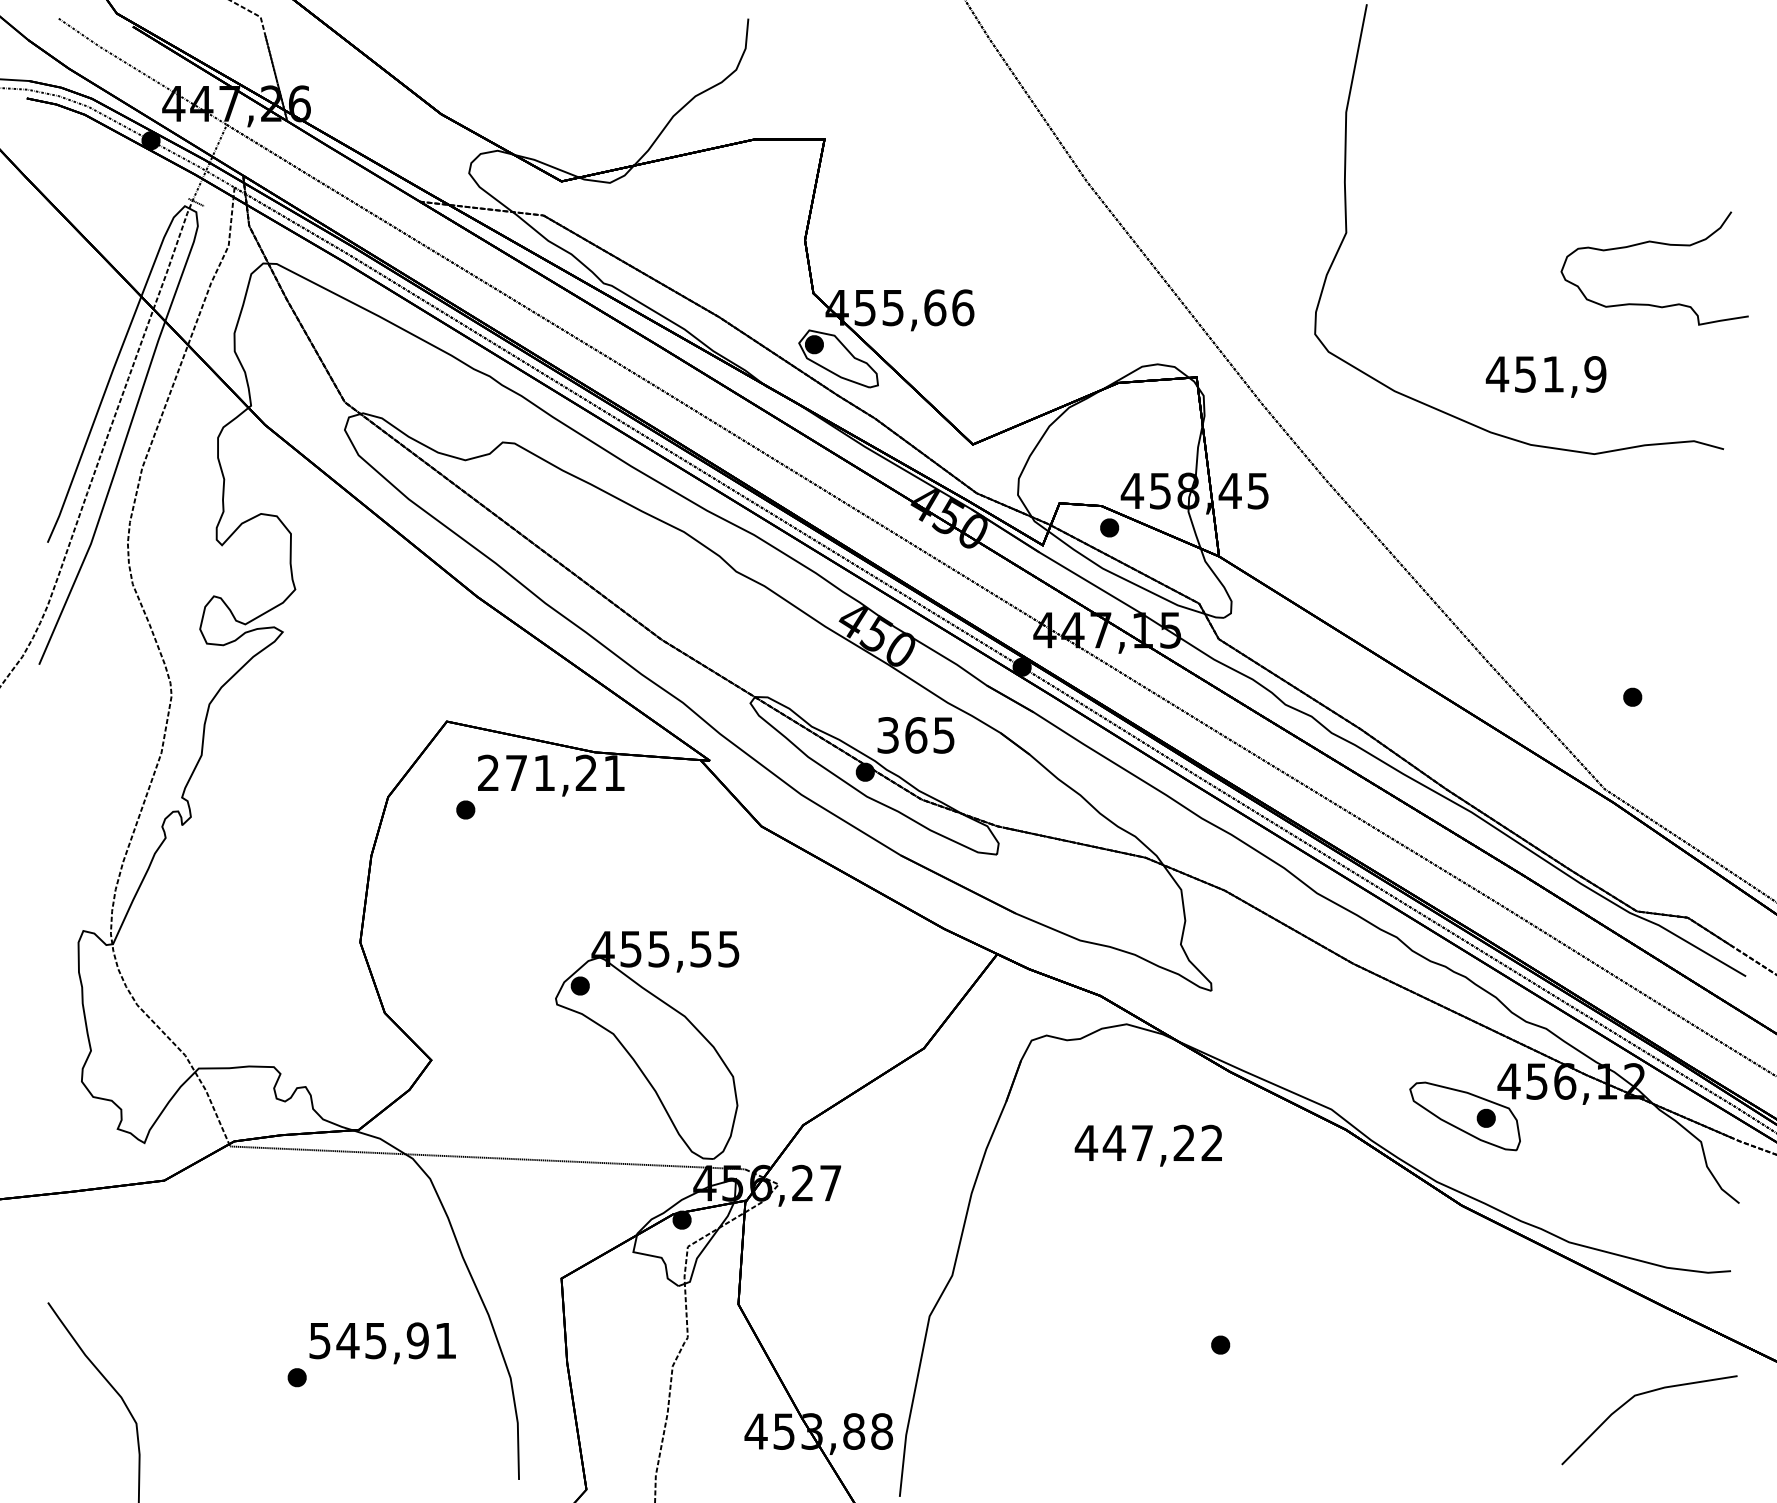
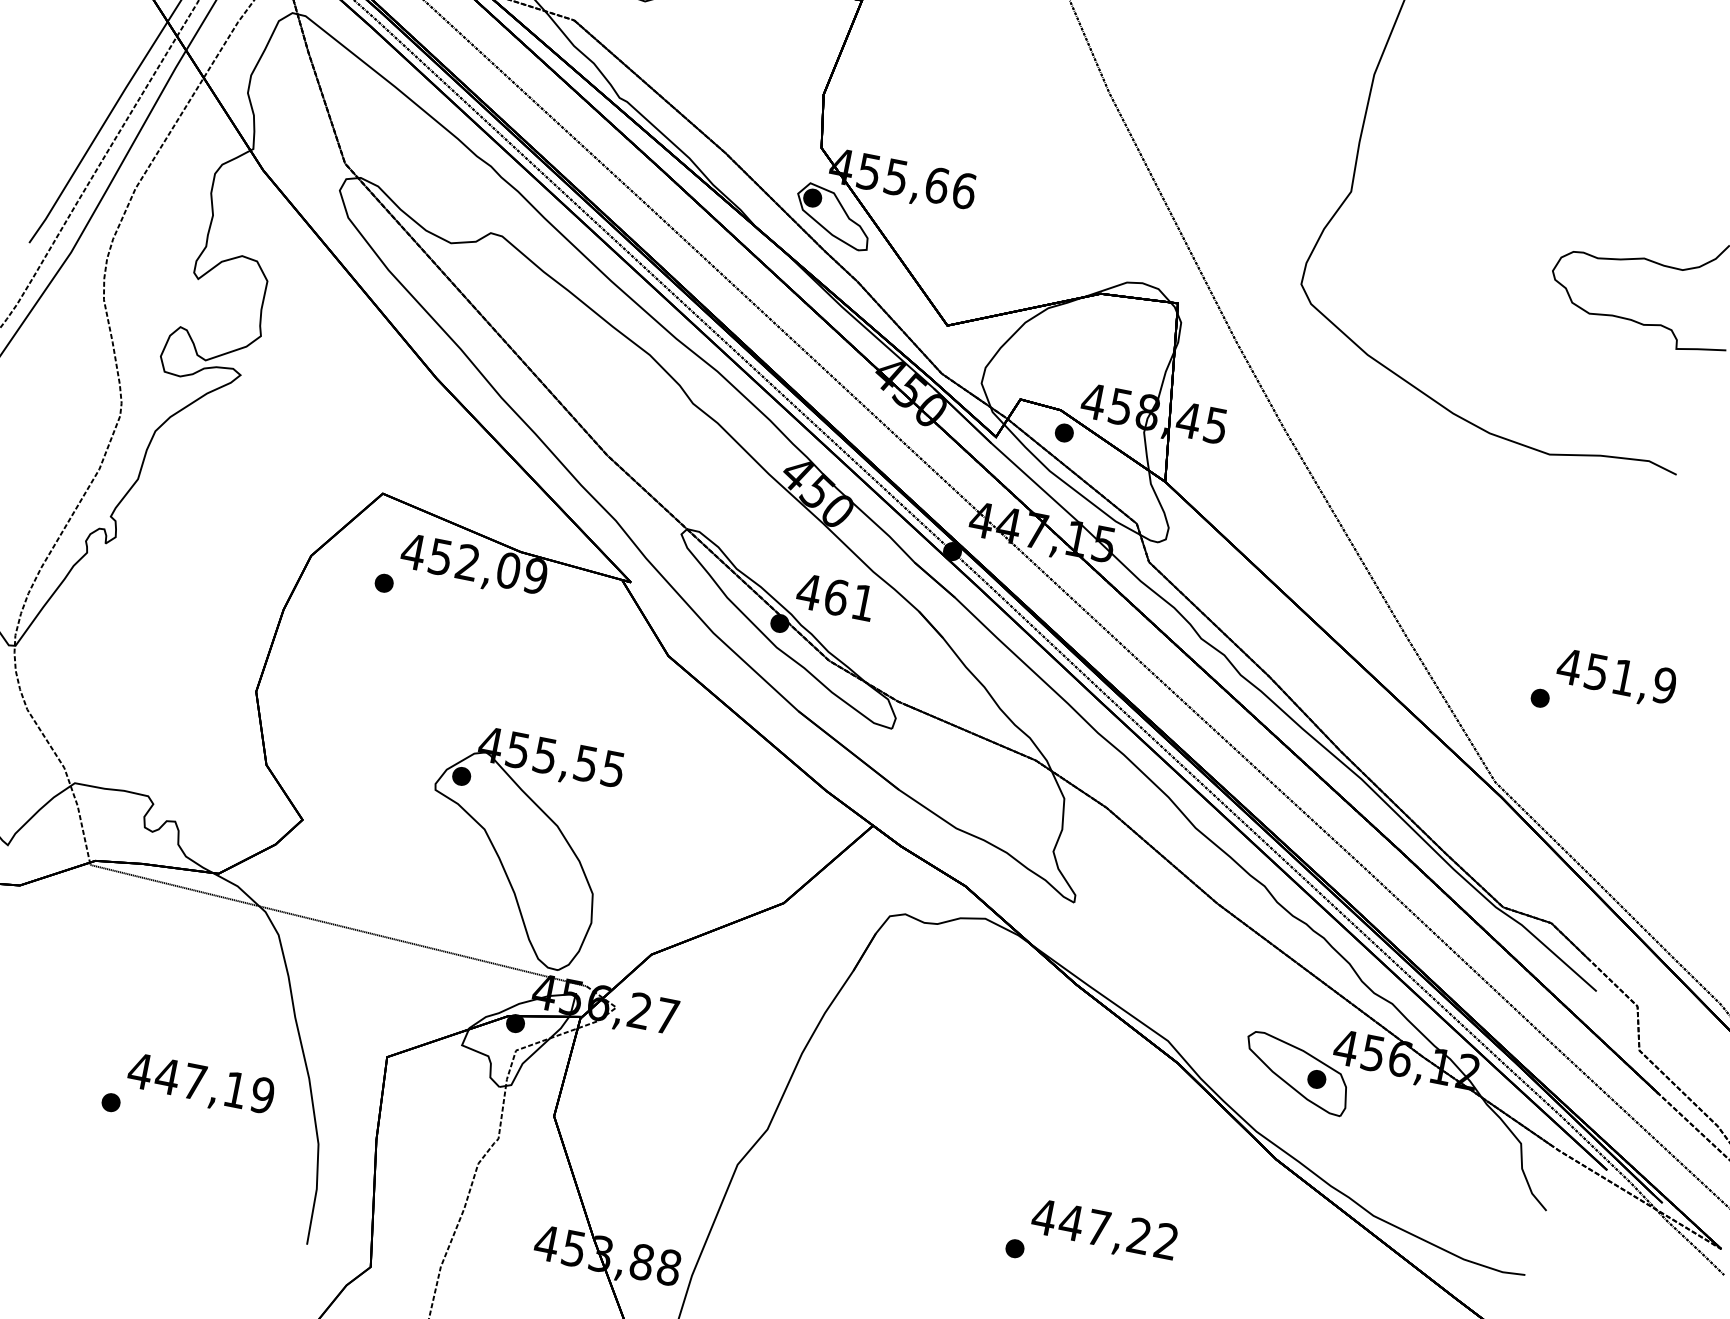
text: (1545, 376) -> (1615, 678), moved
text: (915, 735) -> (835, 597), 365 -> 461
text: (551, 772) -> (474, 563), 271,21 -> 452,09
text: (1147, 1145) -> (1103, 1231), moved
text: (382, 1340) -> (201, 1082), 545,91 -> 447,19

